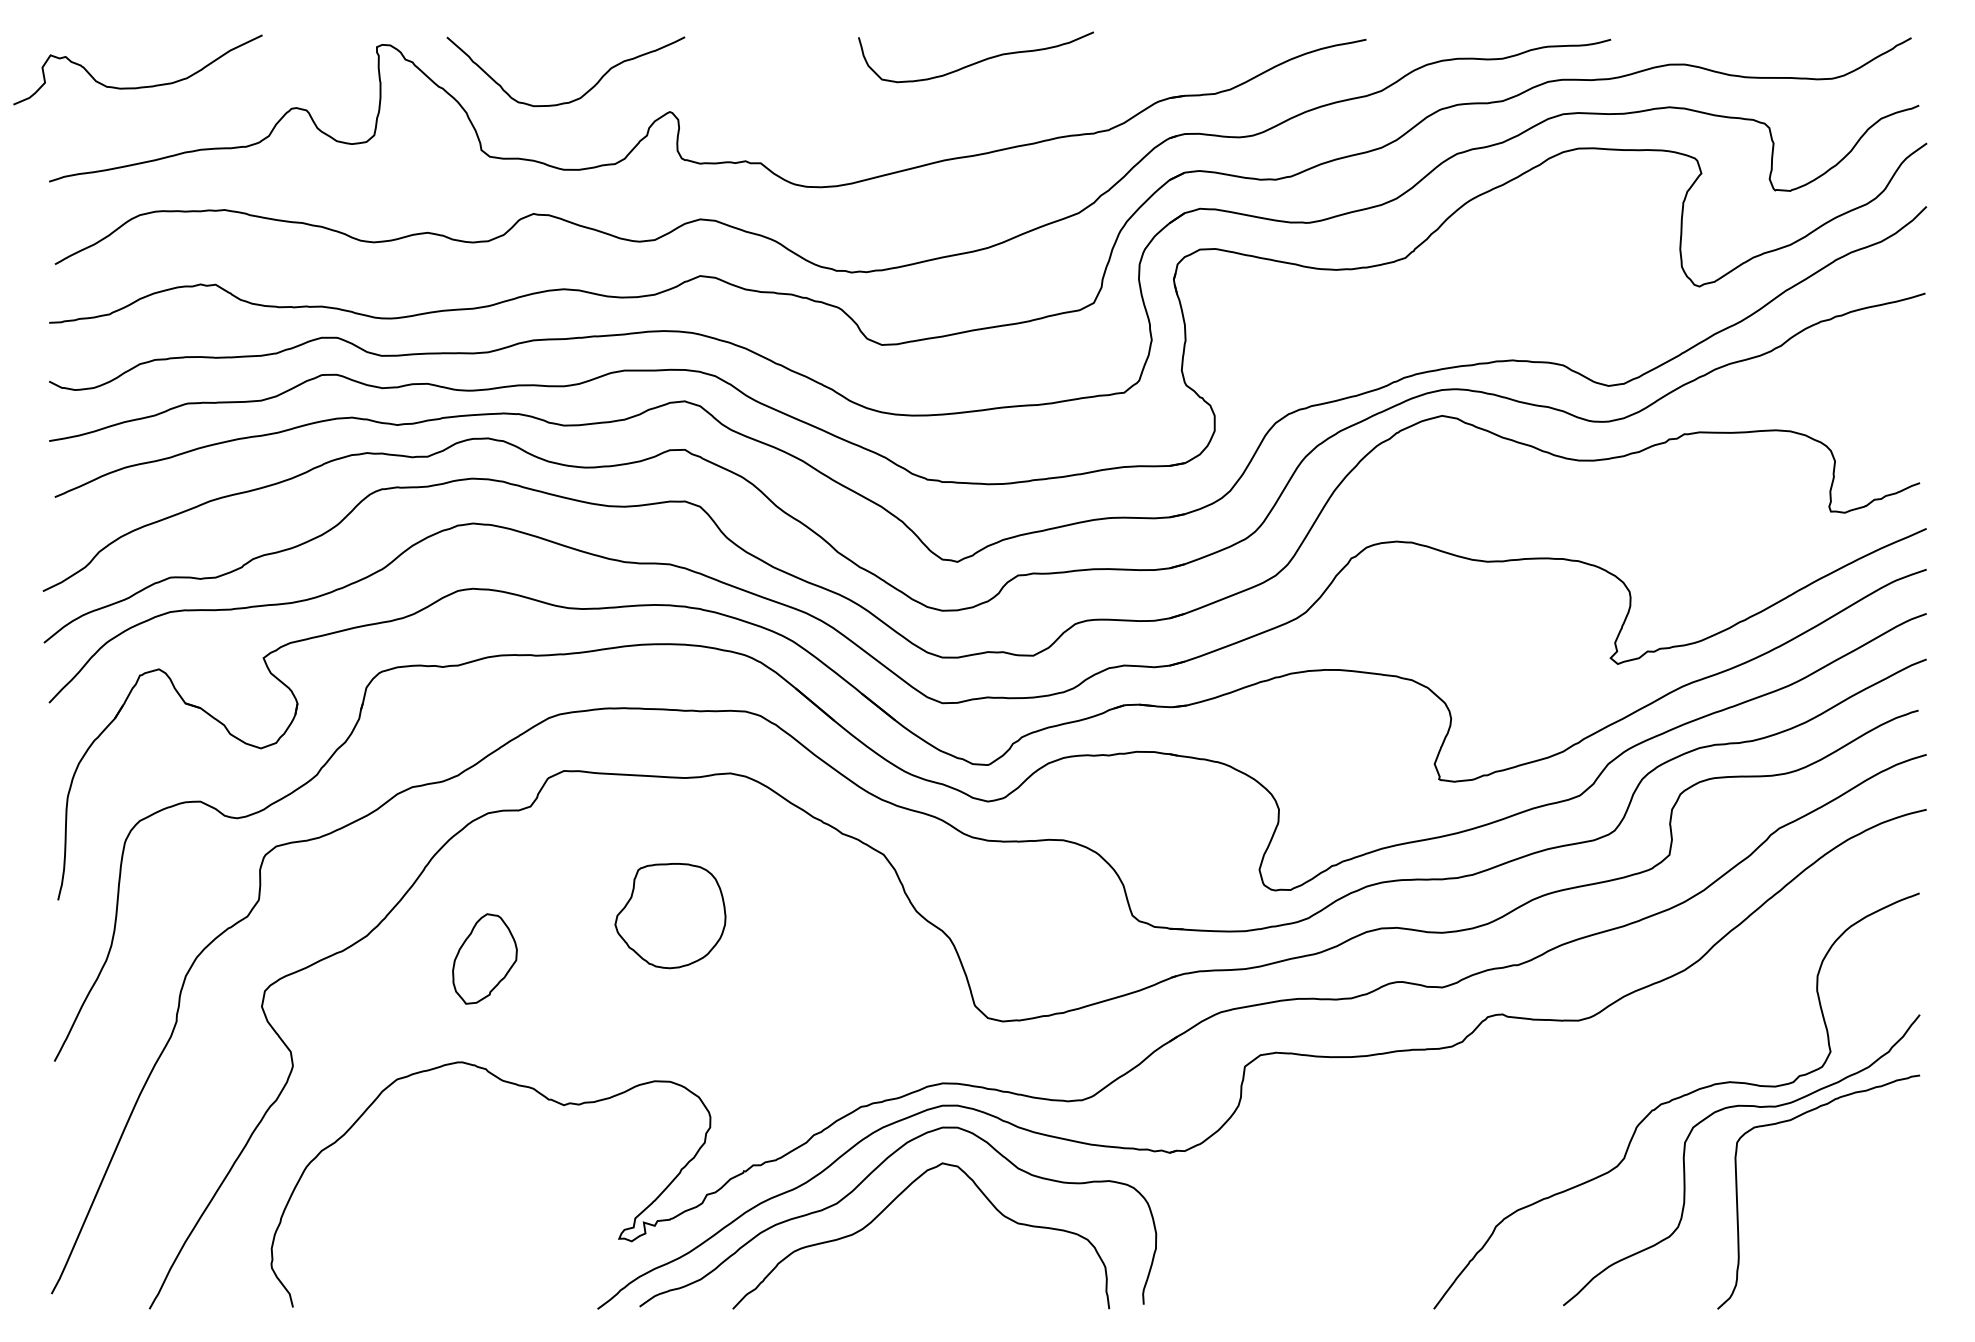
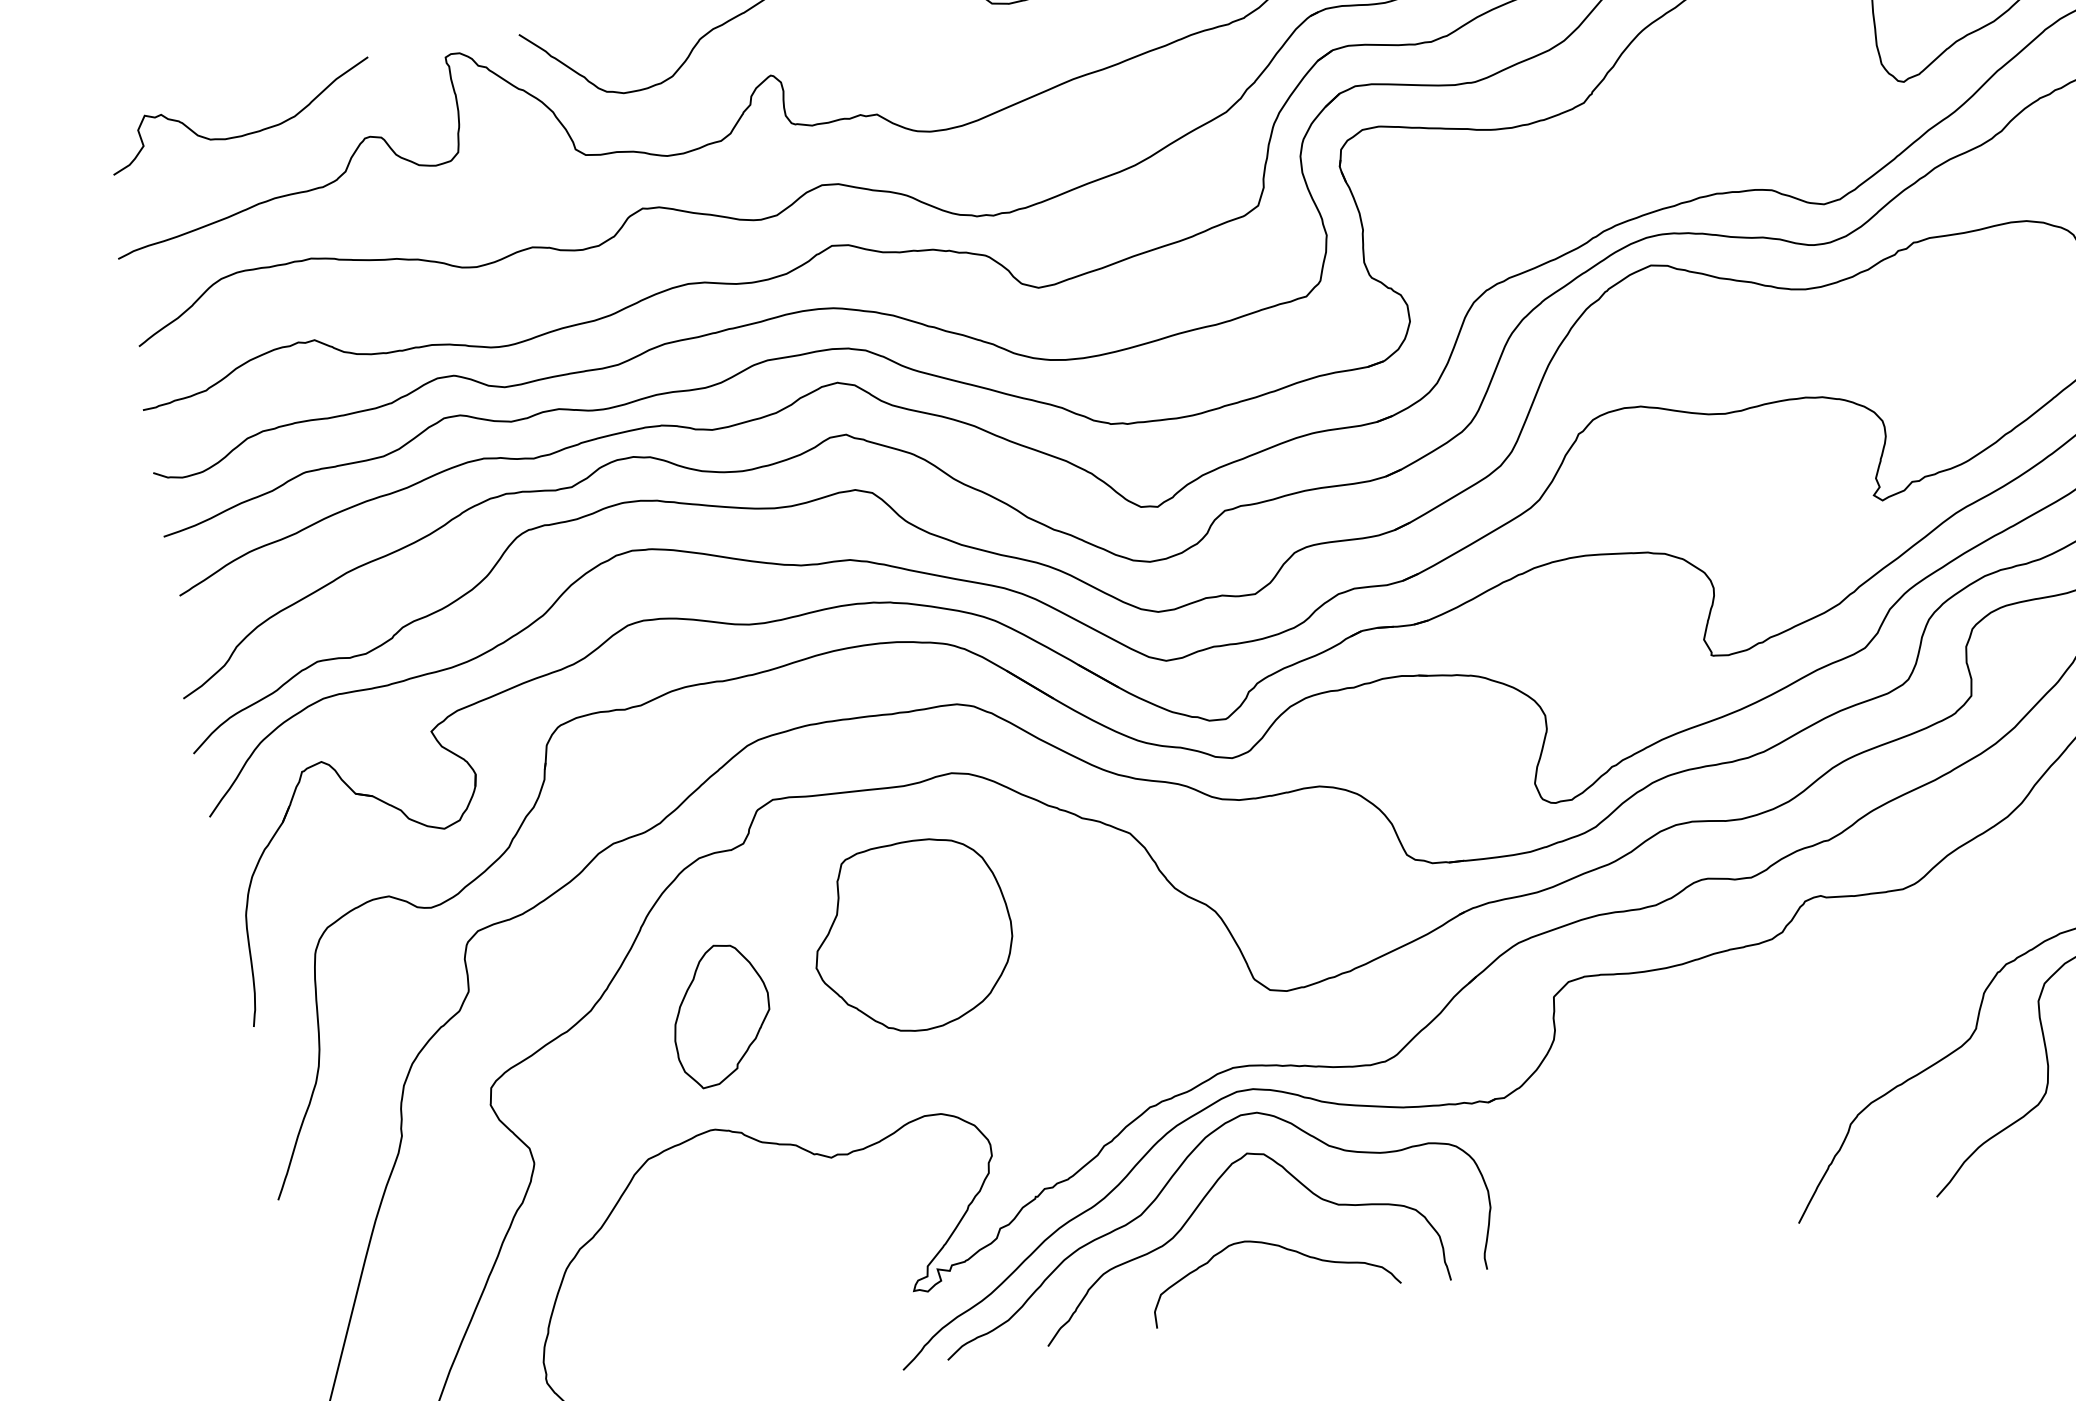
curve: (139, 86) -> (245, 133), moved
part: (670, 915) -> (912, 935), size x1.67
part: (484, 958) -> (720, 1014), size x1.43
curve: (959, 1254) -> (1281, 1248), added

